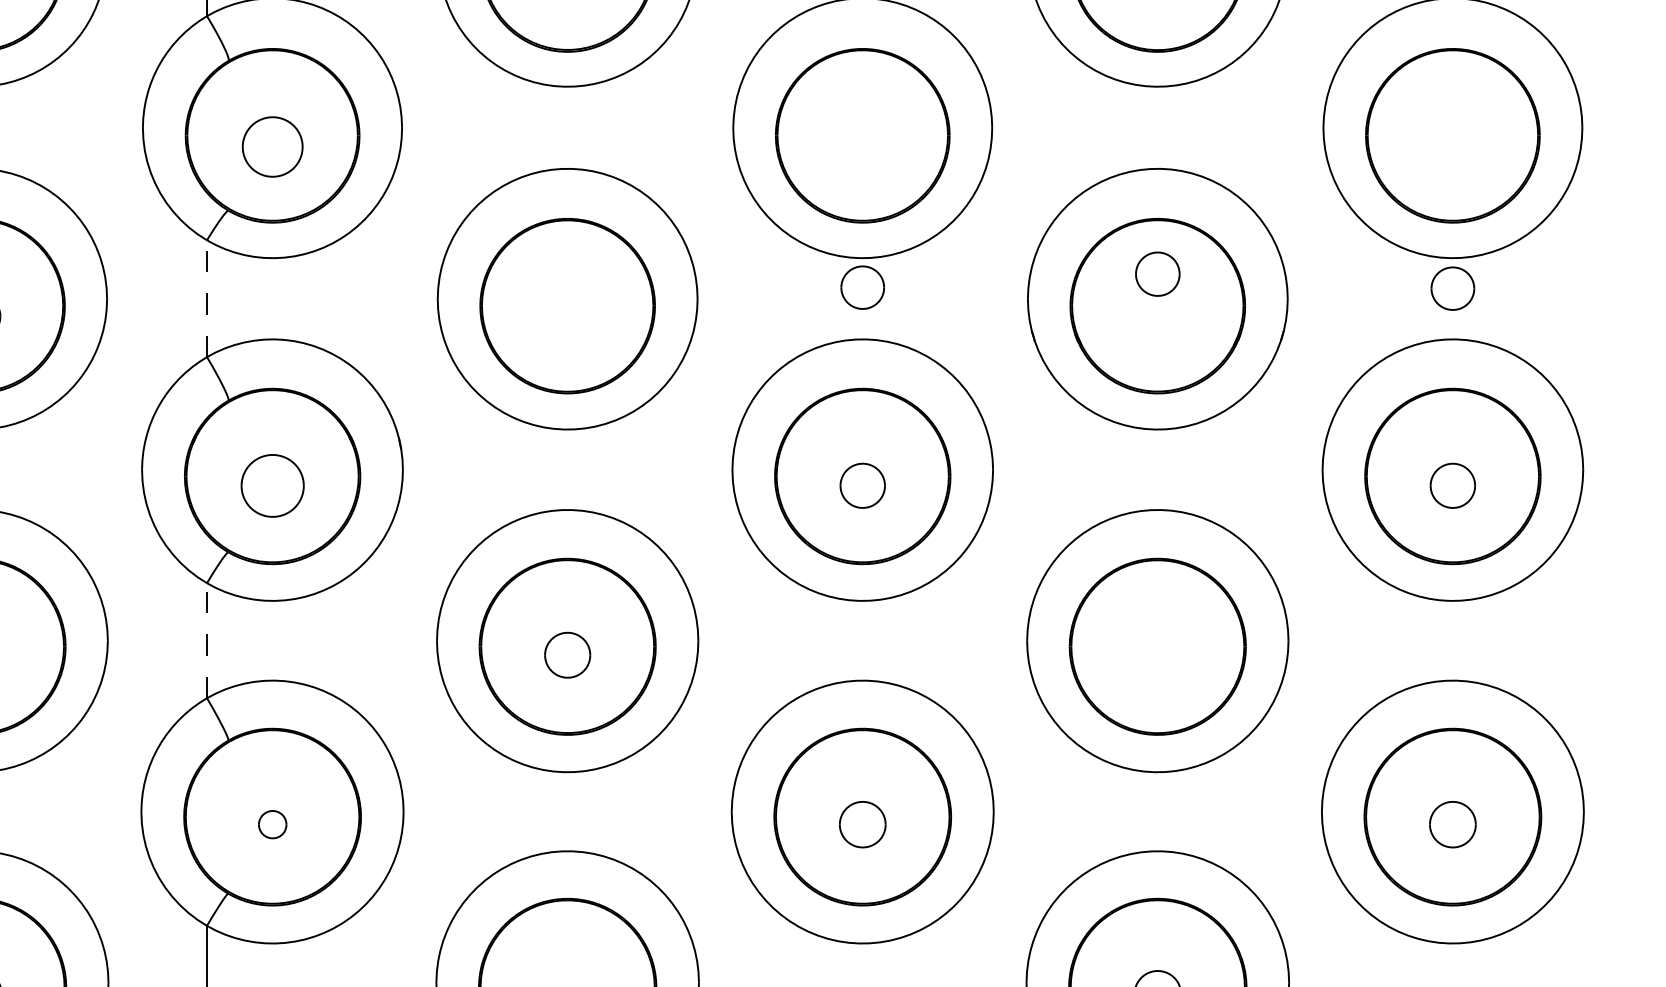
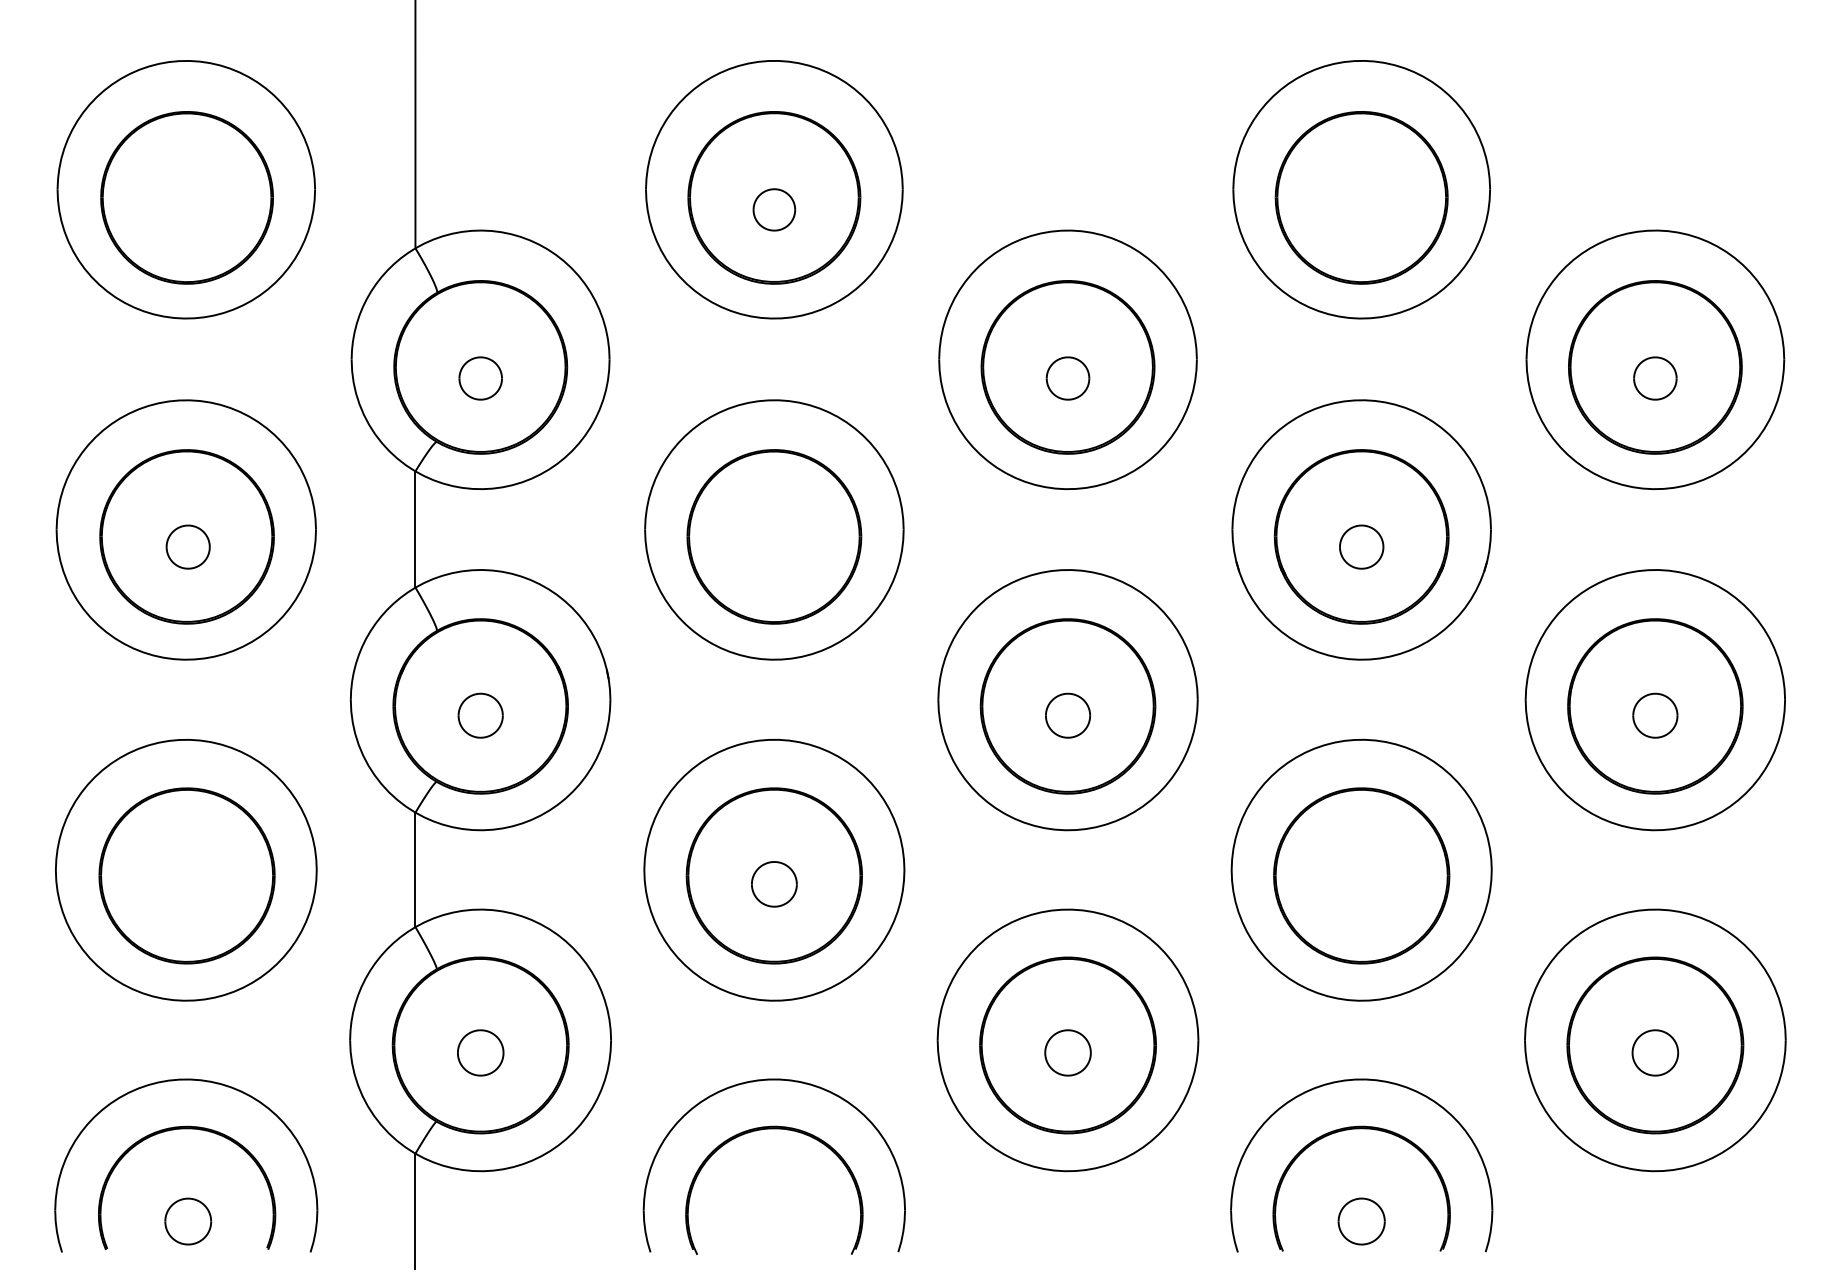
part: (272, 146) -> (480, 378), size x0.71
part: (1157, 273) -> (1361, 546), moved
part: (862, 287) -> (1067, 378), moved
part: (1453, 288) -> (1655, 378), moved
line: (207, 298) -> (415, 529), dashed -> solid
part: (272, 485) -> (480, 715), size x0.71
line: (207, 640) -> (415, 869), dashed -> solid
part: (272, 824) -> (480, 1052), size x1.67

